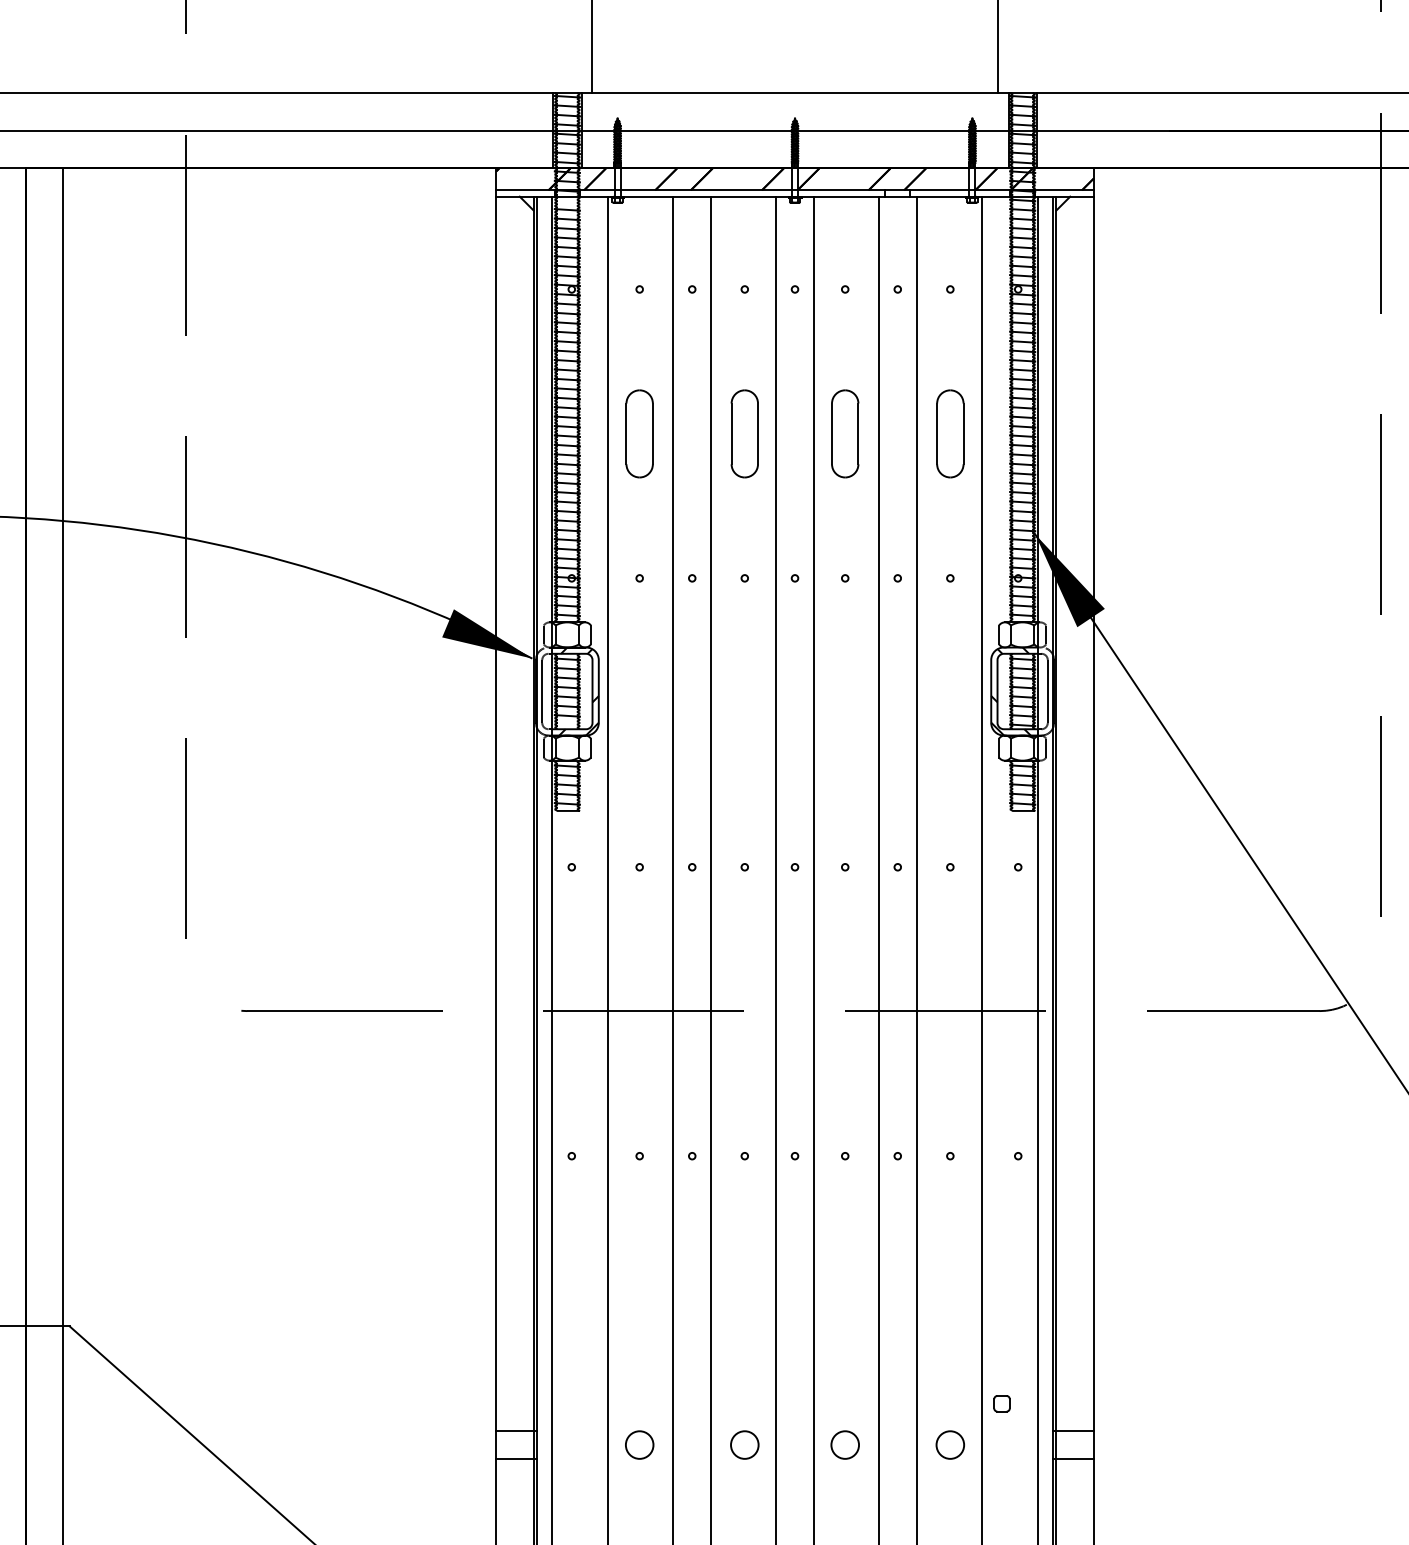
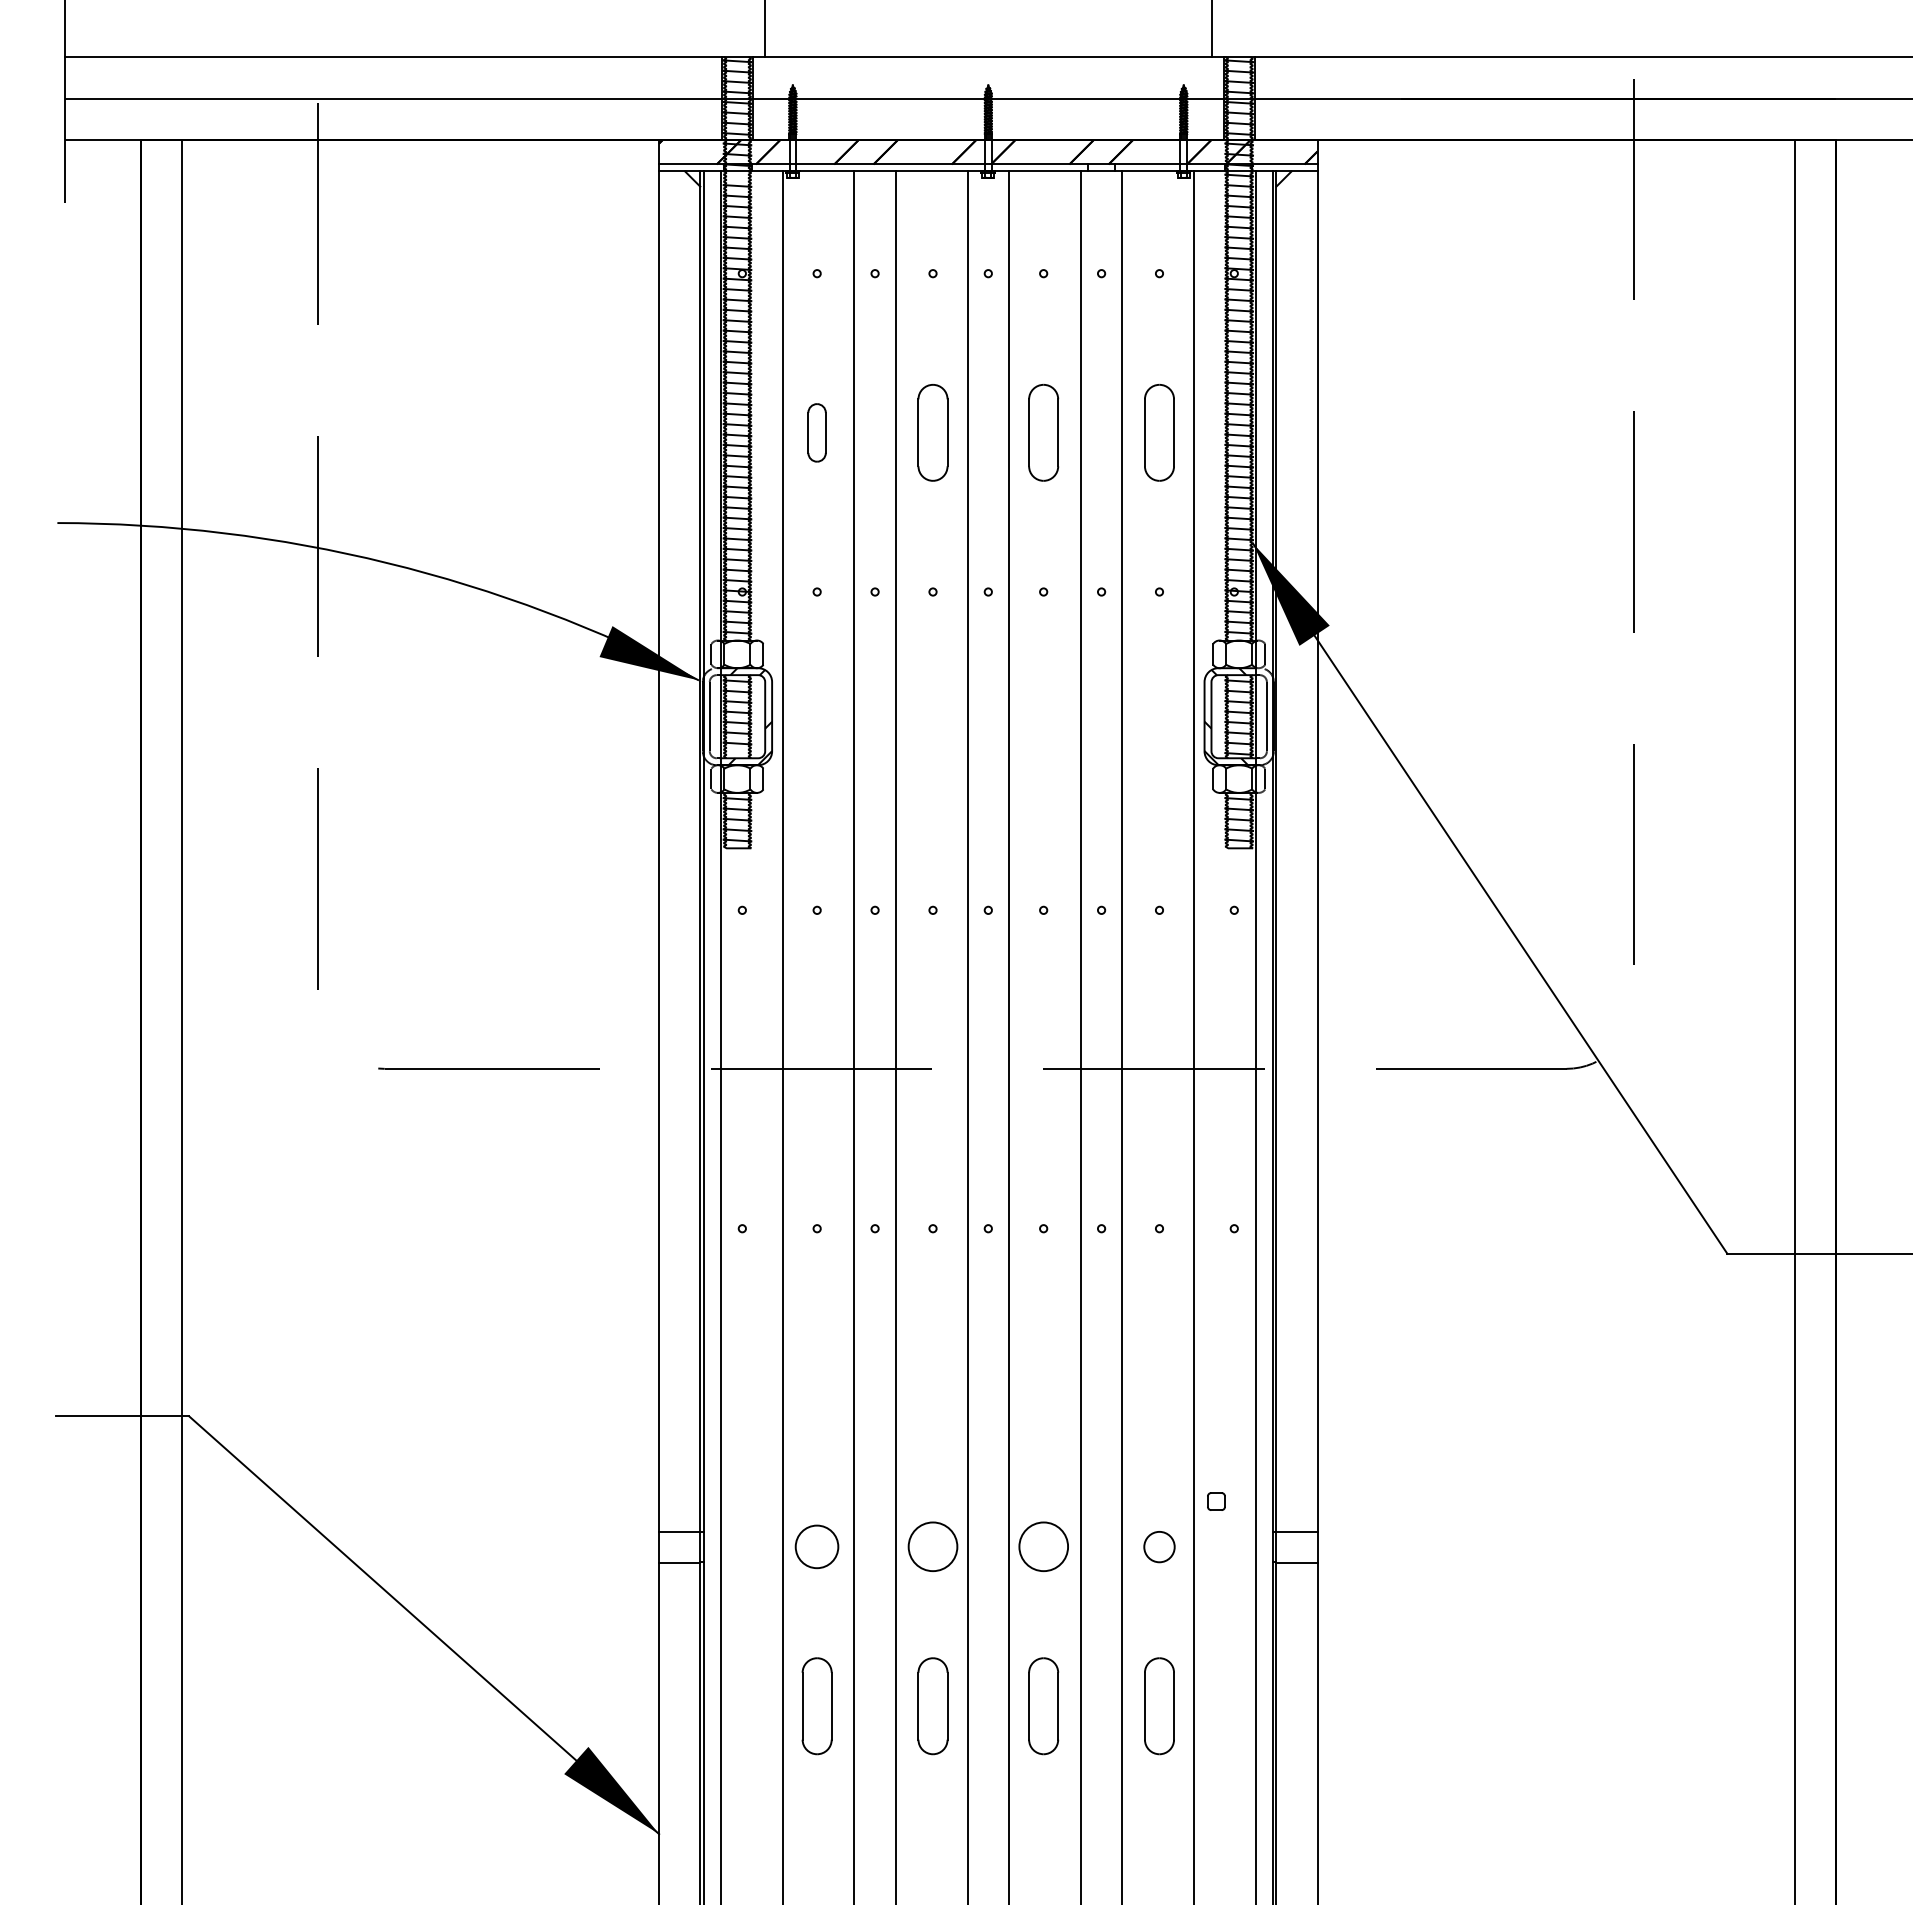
part: (639, 433) -> (816, 432), size x0.6
circle: (639, 1445) -> (817, 1547), size x1.4
circle: (744, 1445) -> (932, 1547), size x1.6
circle: (845, 1445) -> (1043, 1547), size x1.6

